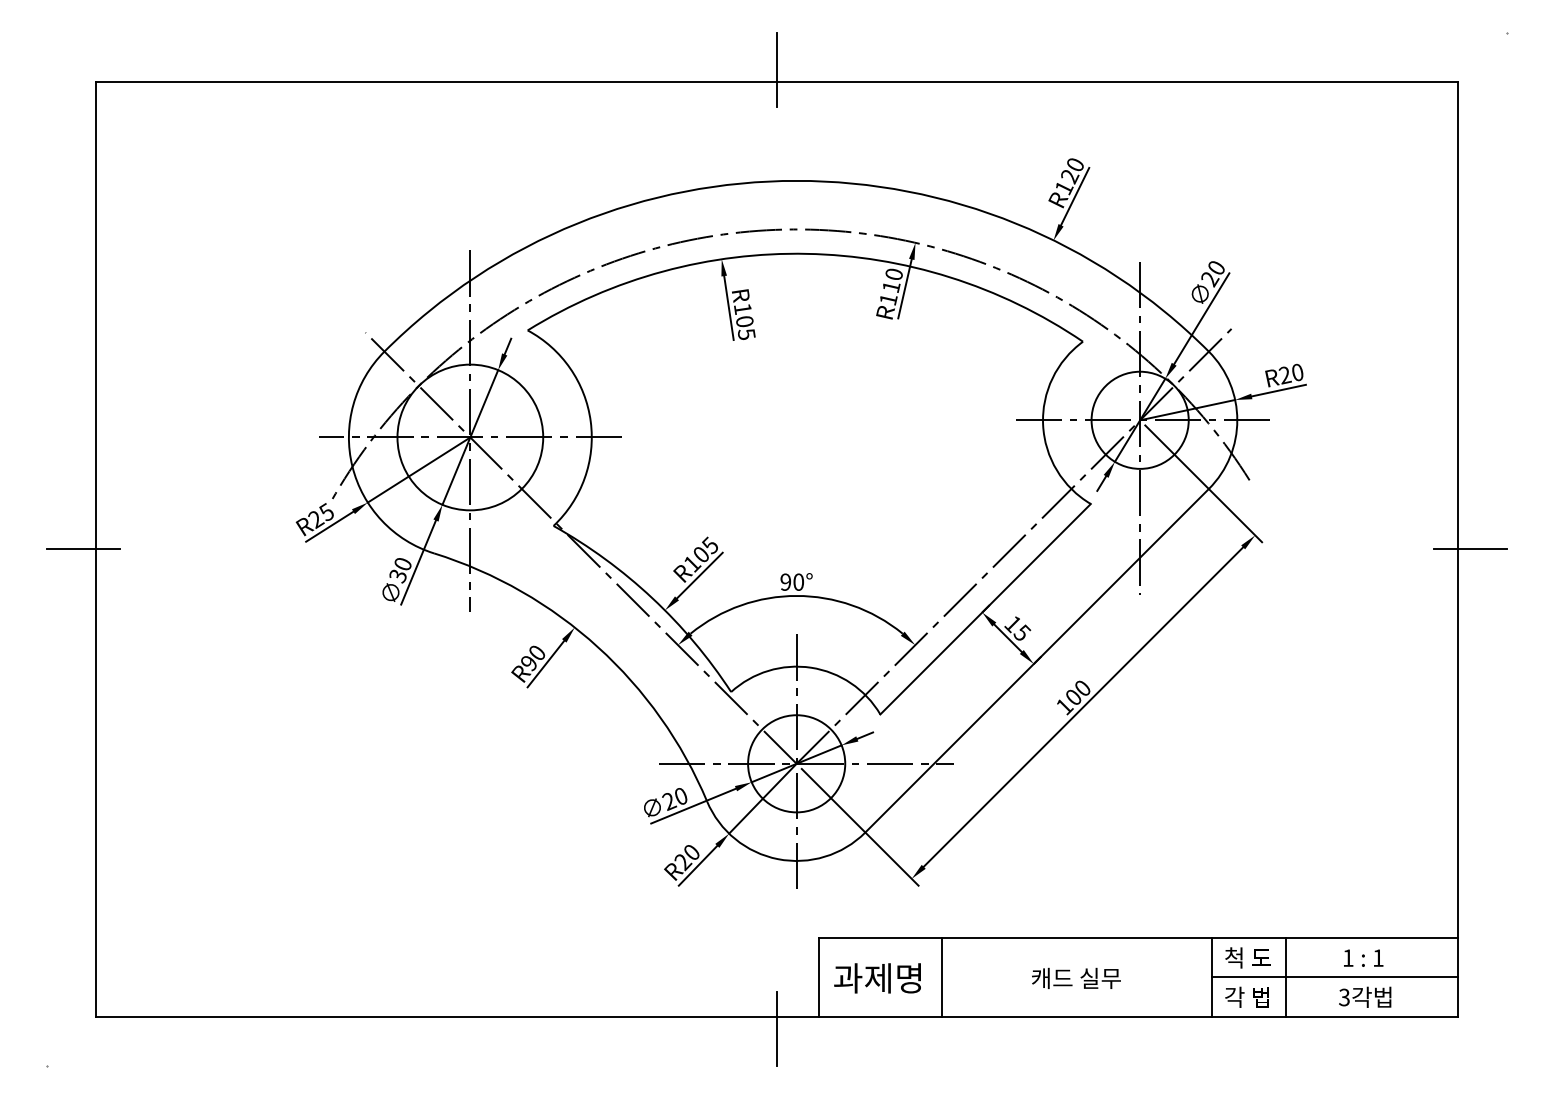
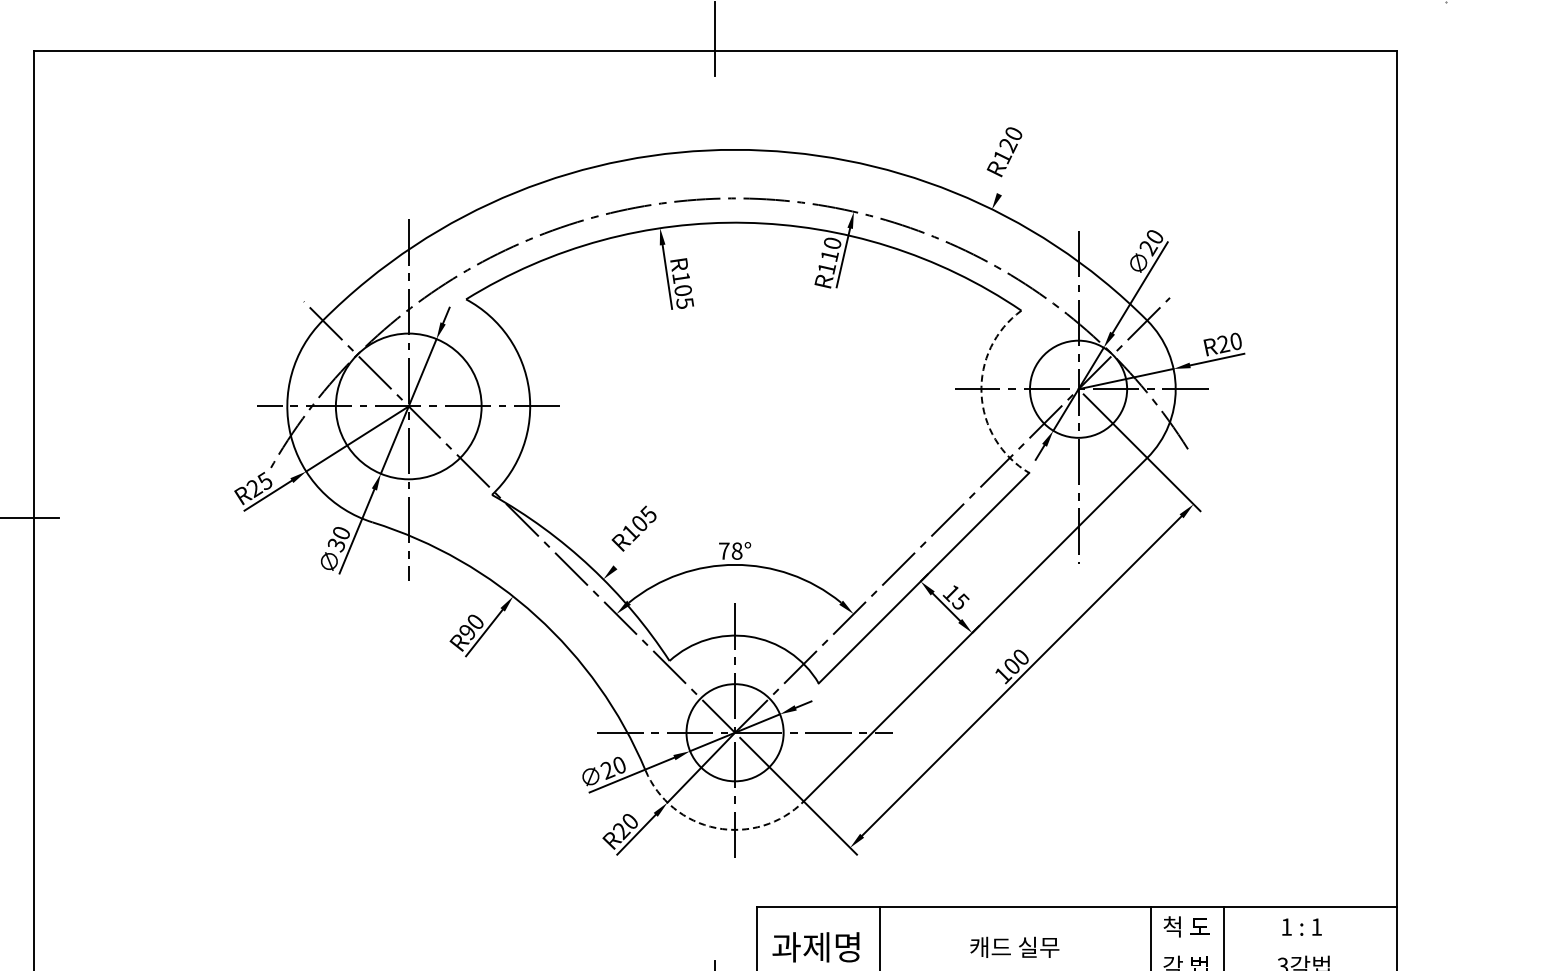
line: (1075, 196) -> (1013, 165), removed
arc: (1043, 424) -> (981, 393), solid -> dashed
line: (1470, 549) -> (1408, 518), removed
line: (699, 575) -> (637, 544), removed
text: (792, 581) -> (730, 550), 90° -> 78°
arc: (777, 859) -> (715, 828), solid -> dashed
line: (1335, 977) -> (1273, 946), removed

